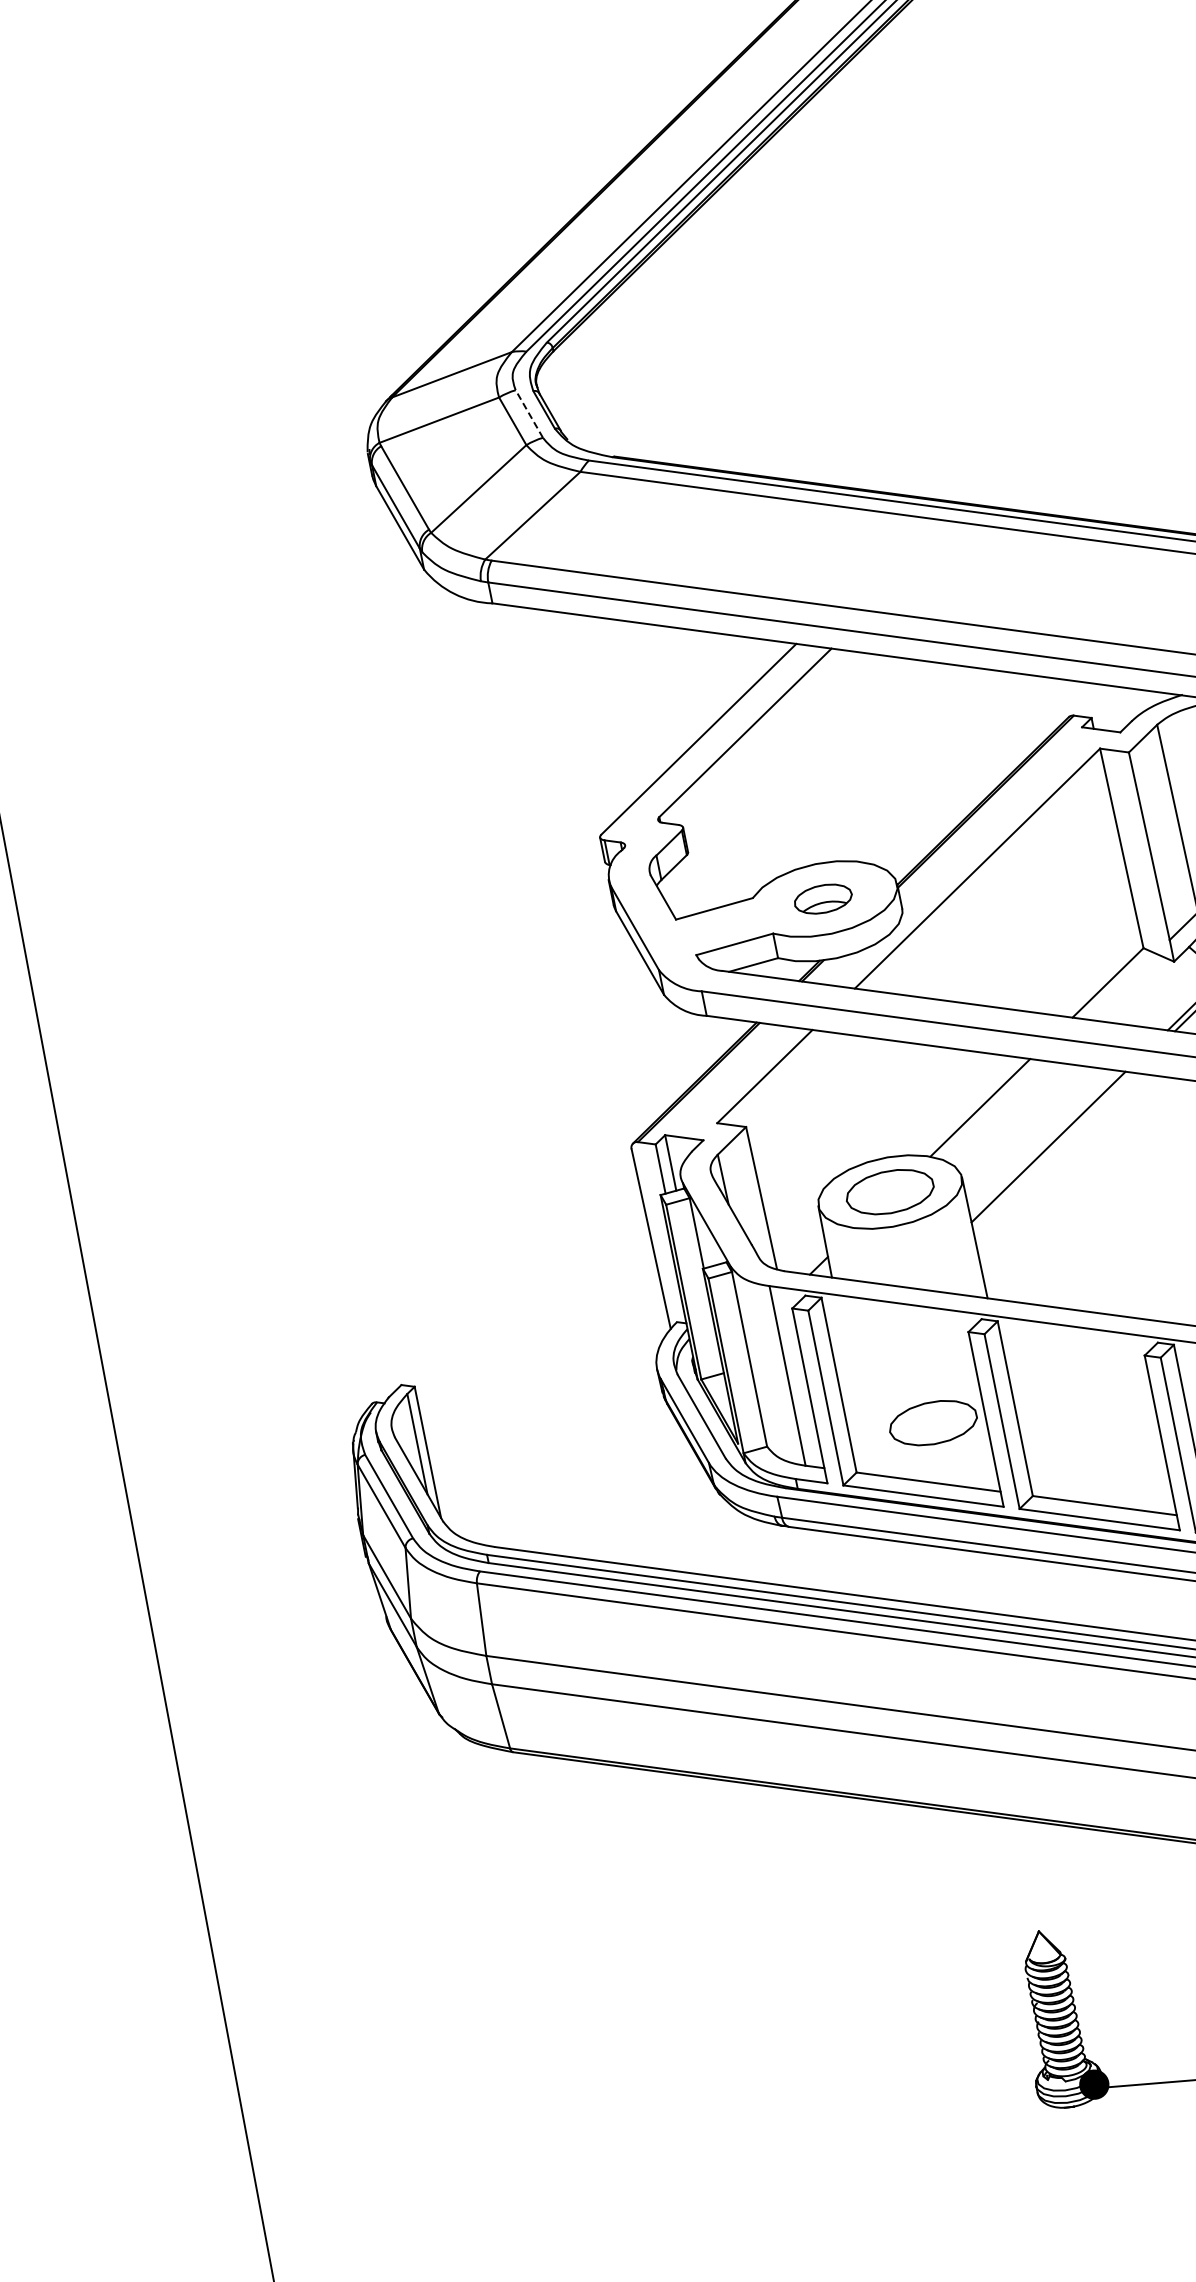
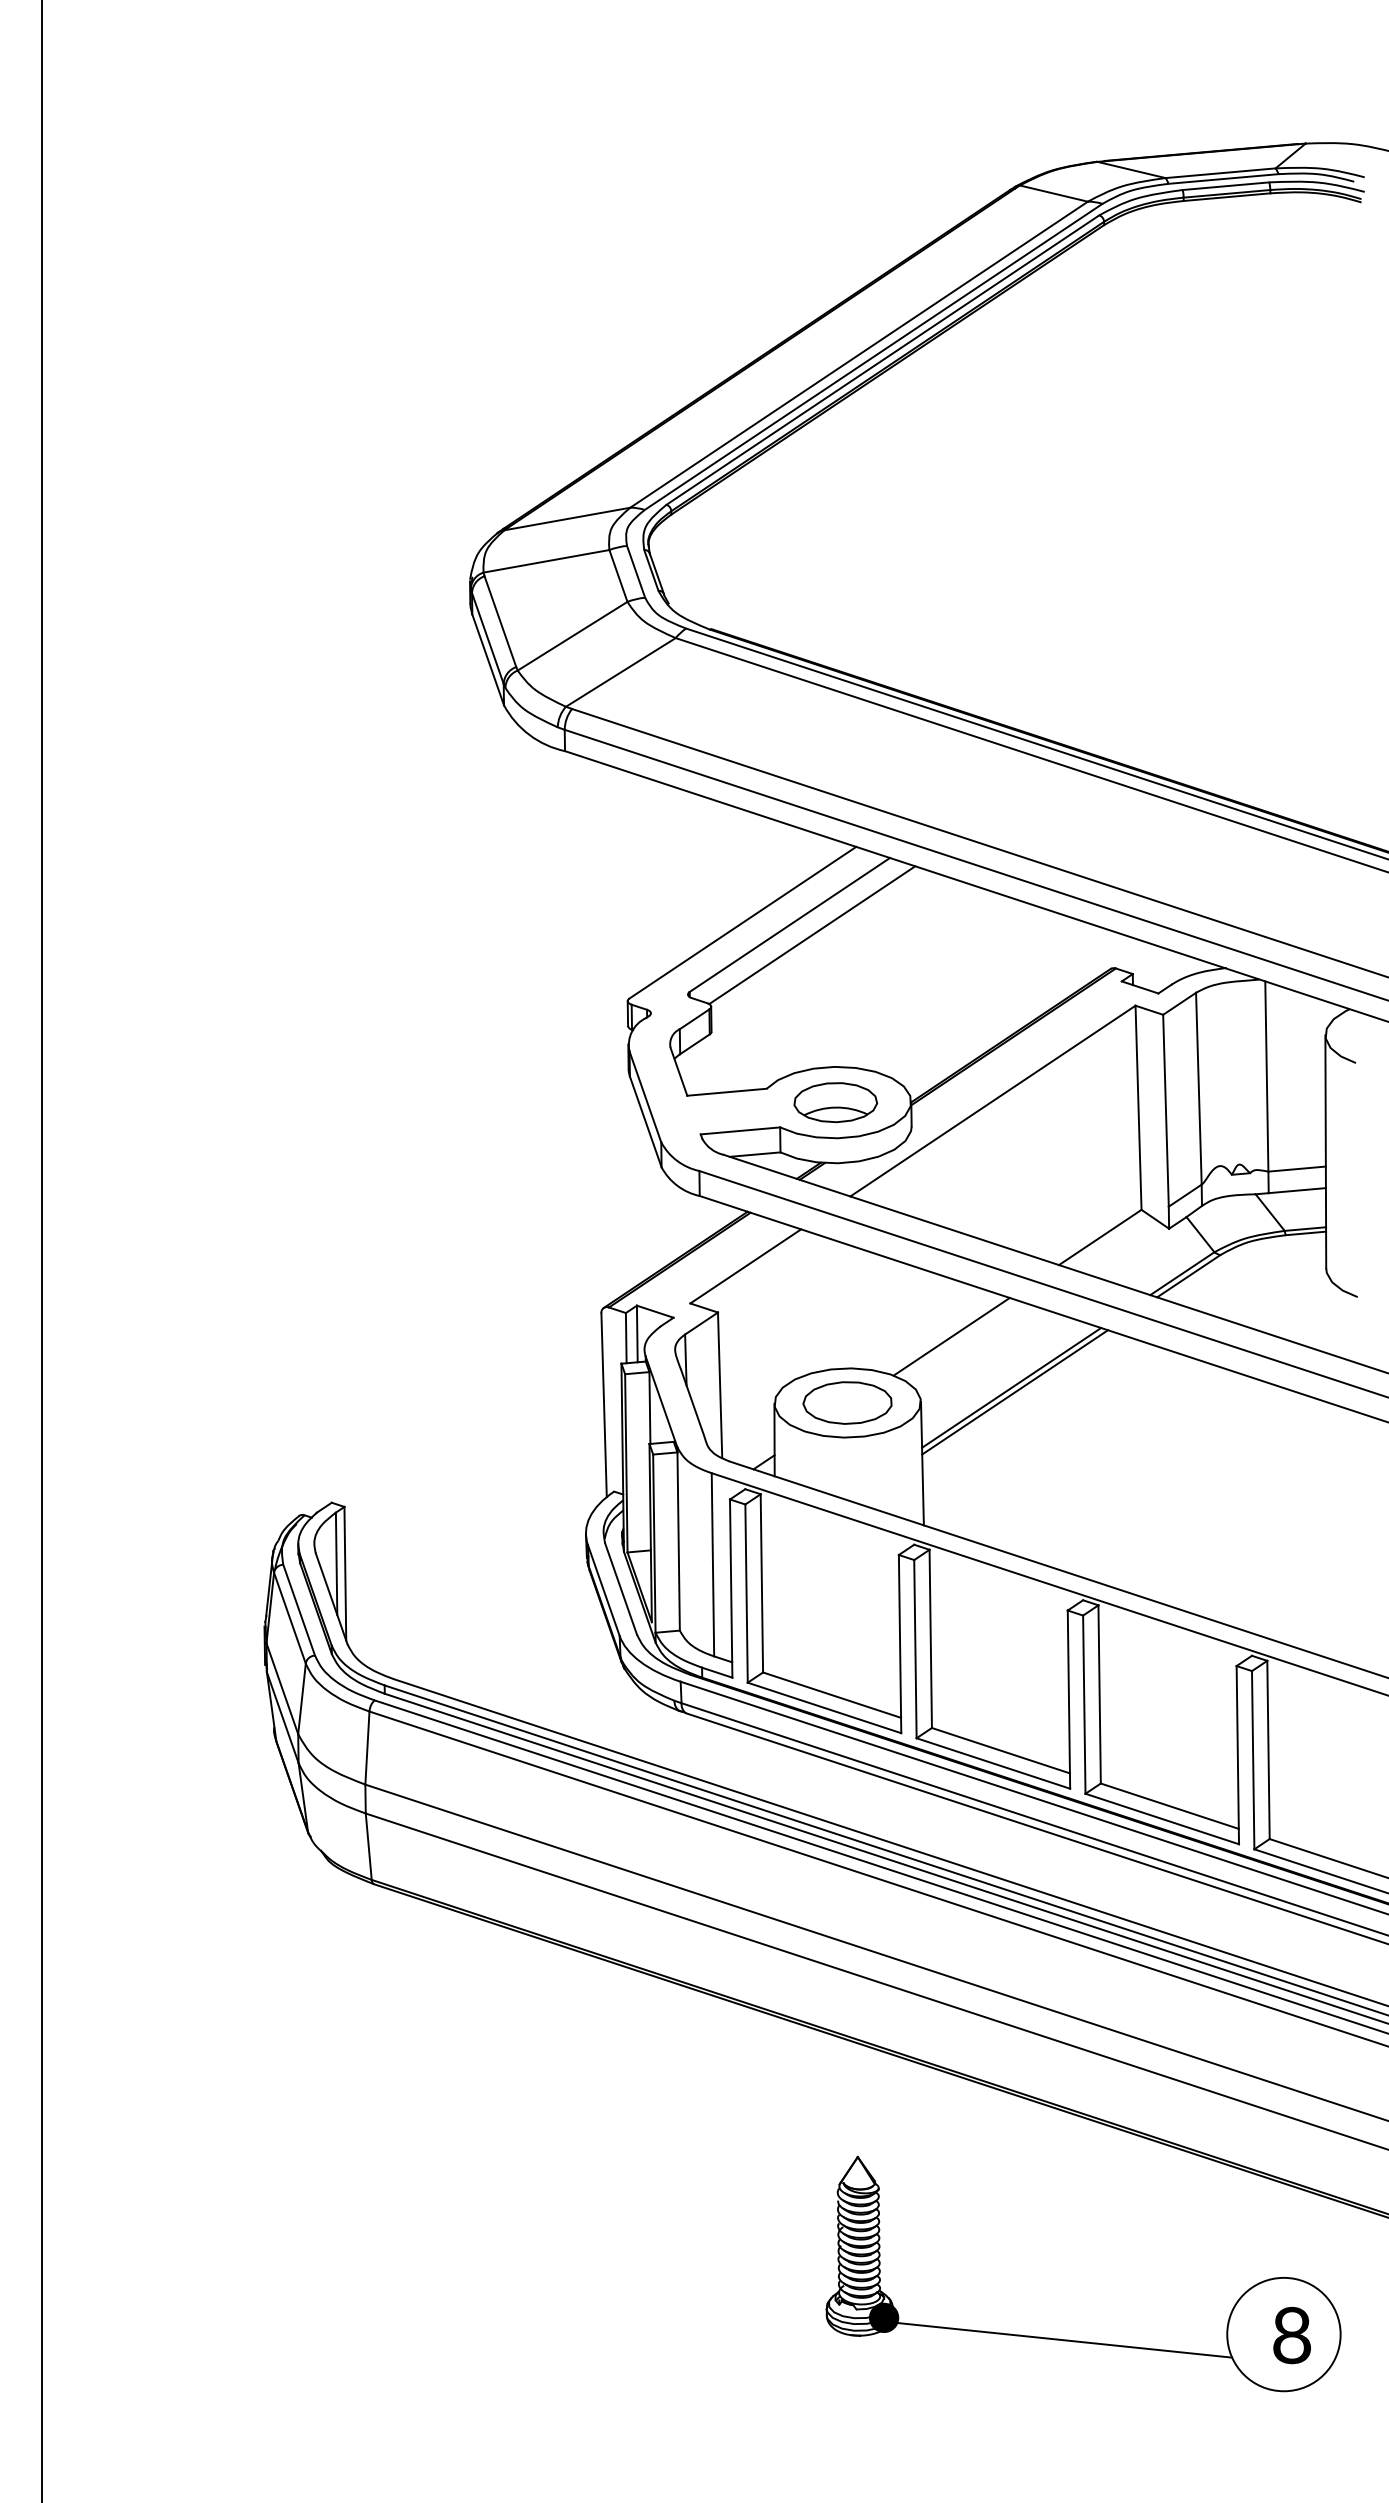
line: (528, 413) -> (635, 571), dashed -> solid
line: (769, 739) -> (812, 935), added
part: (822, 898) -> (835, 1102), size x1.43
line: (1052, 1151) -> (1014, 1392), added
part: (933, 1422) -> (847, 1637), removed

